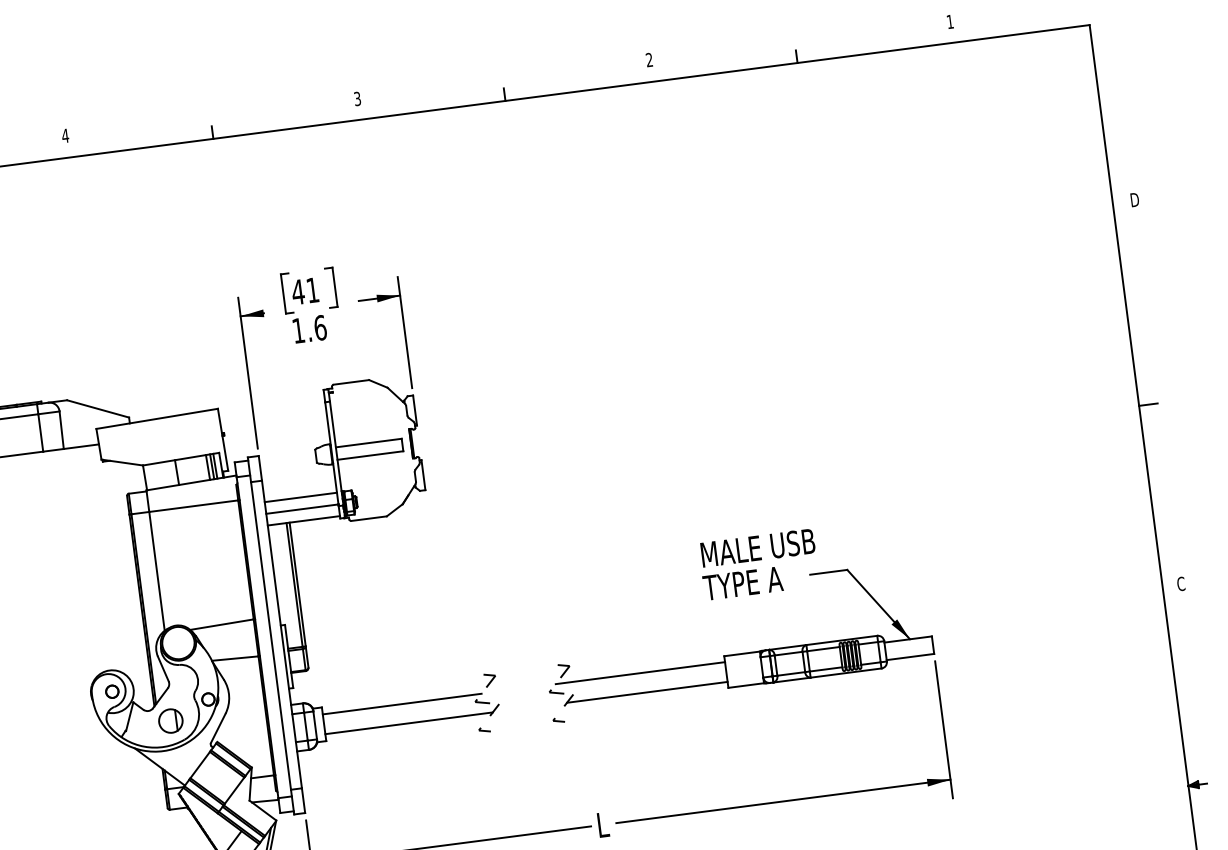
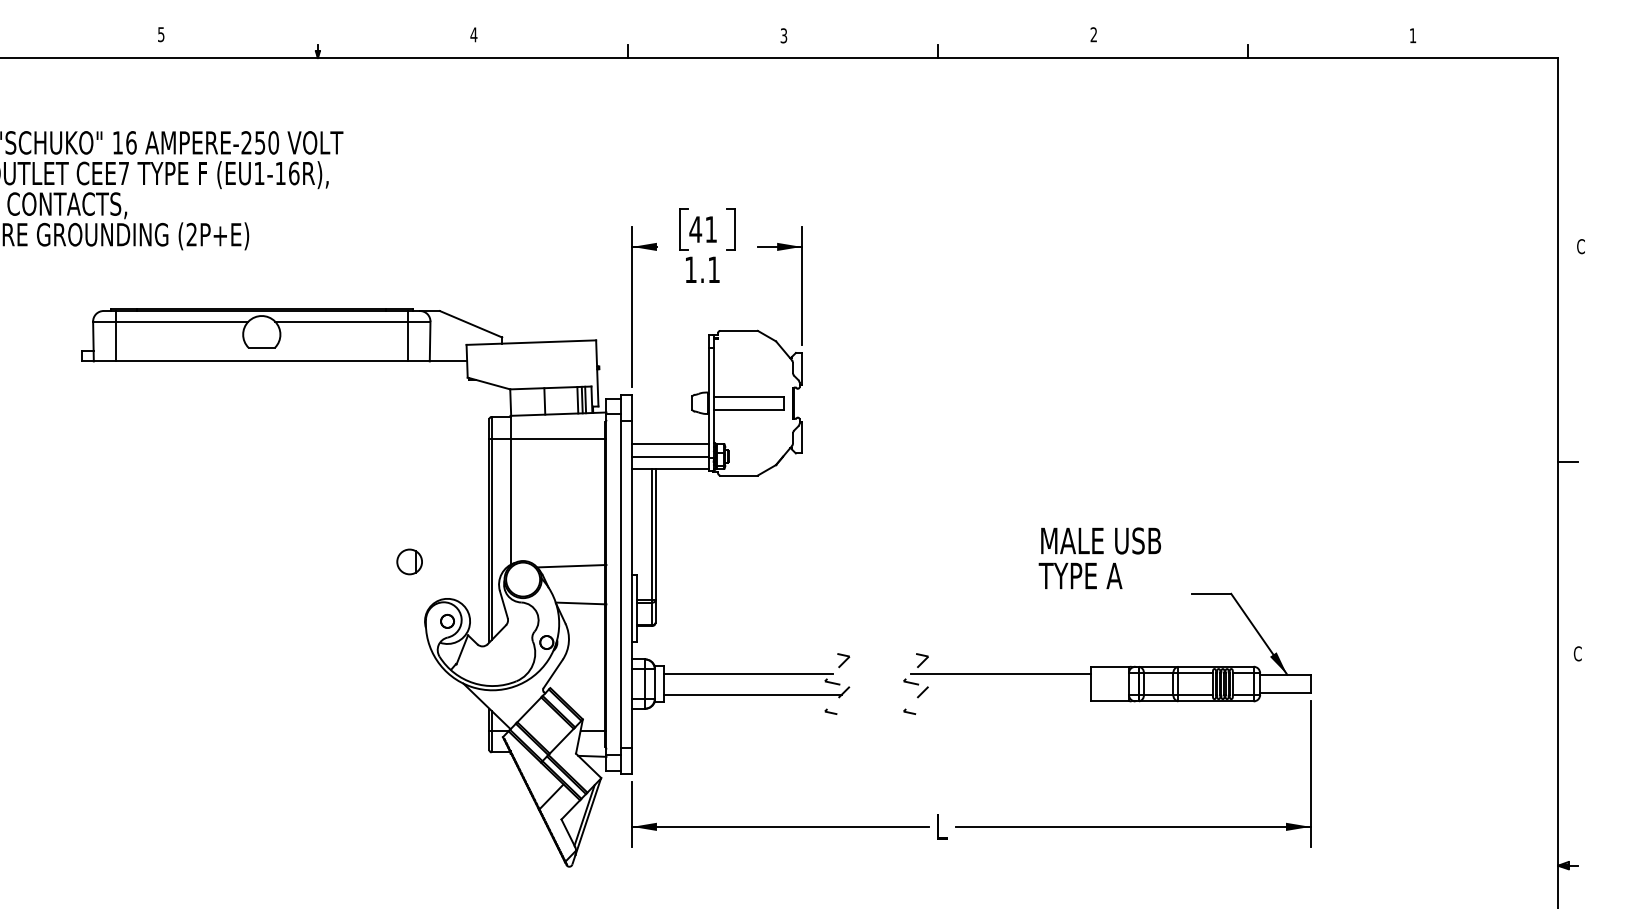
text: (1134, 199) -> (1581, 246), D -> C
text: (320, 327) -> (714, 269), 1.6 -> 1.1
text: (758, 564) -> (1099, 558), moved
line: (646, 692) -> (1005, 694), removed
part: (170, 720) -> (409, 561), moved

